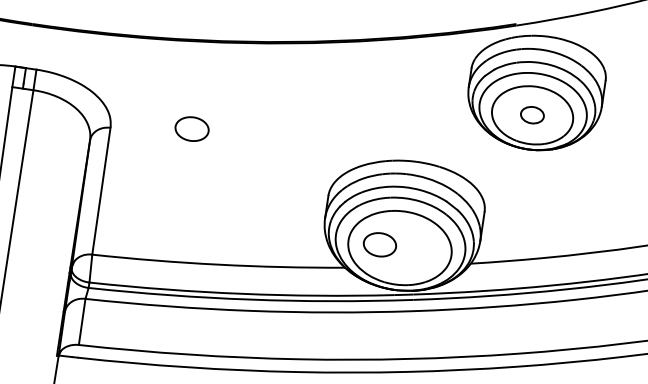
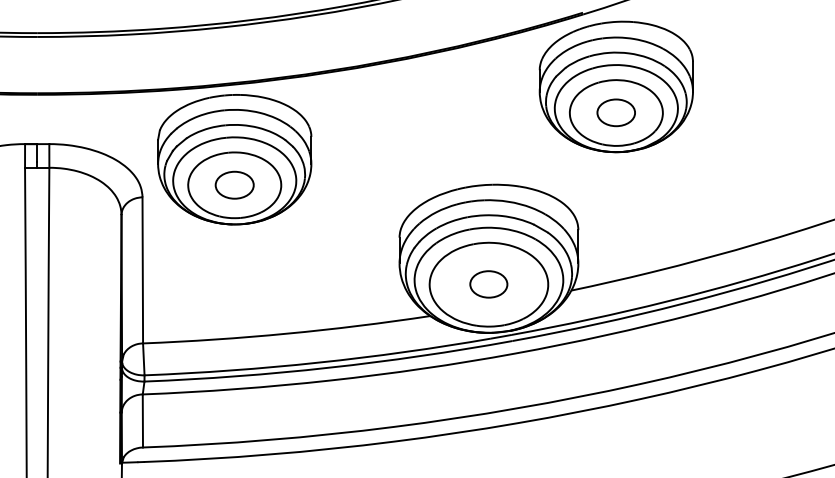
part: (195, 106) -> (234, 159), added
part: (531, 114) -> (615, 112), size x1.43
part: (379, 244) -> (488, 284), moved

